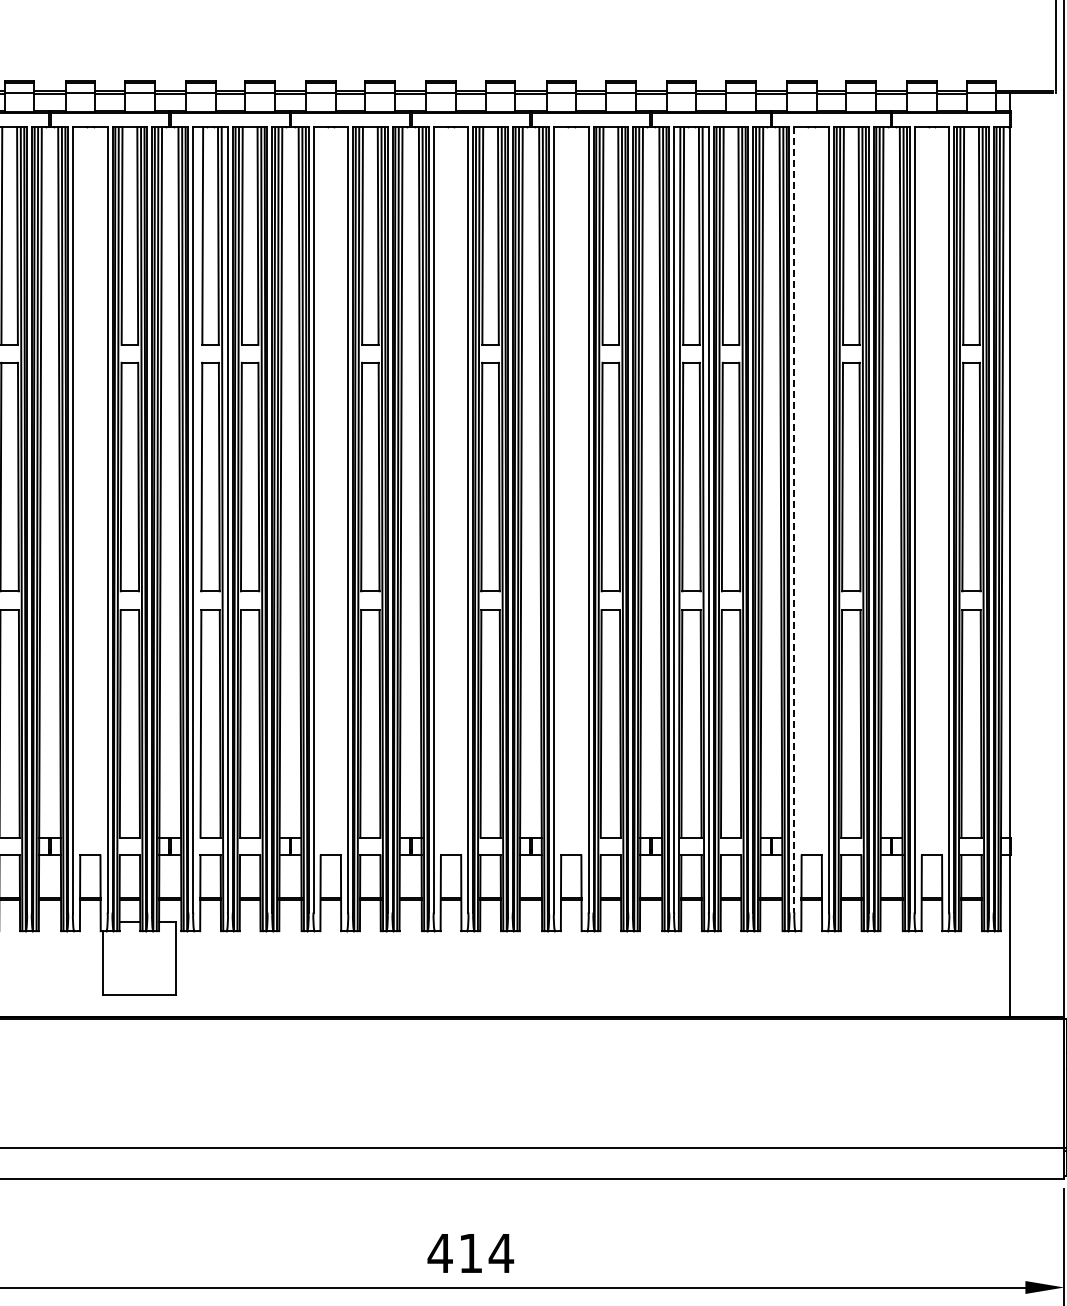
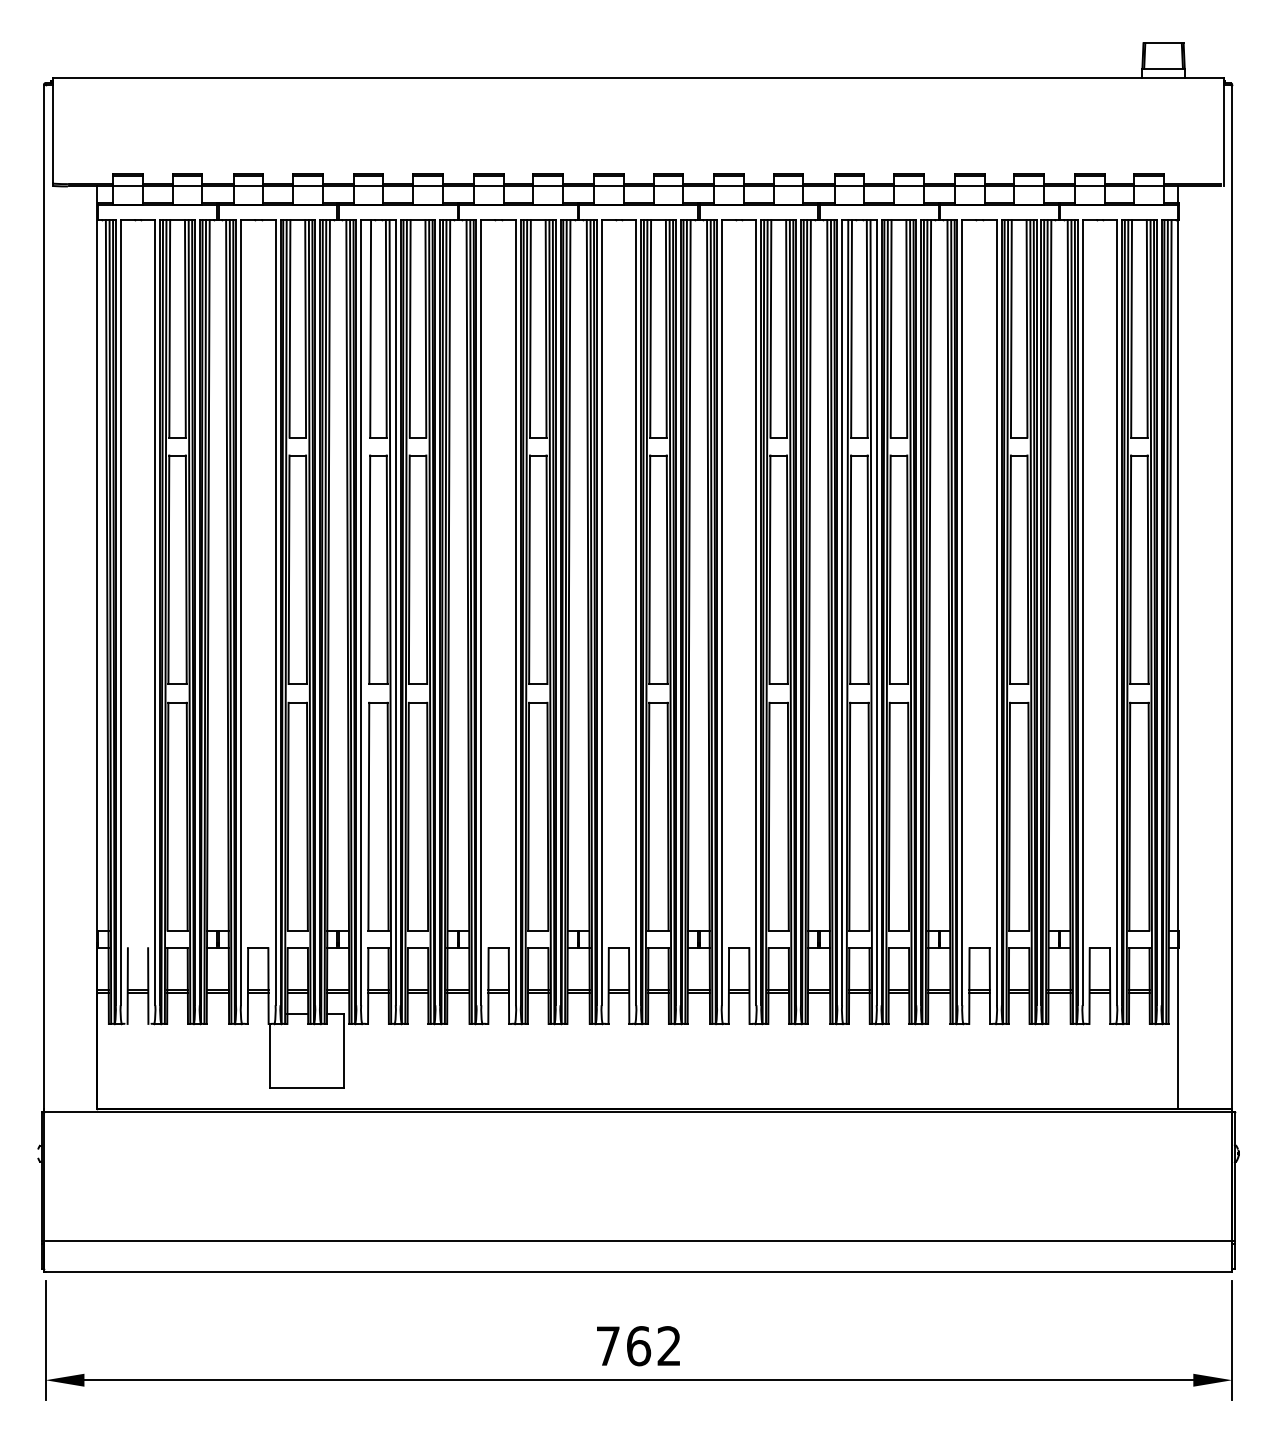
line: (794, 519) -> (962, 612), dashed -> solid
text: (470, 1253) -> (638, 1346), 414 -> 762

